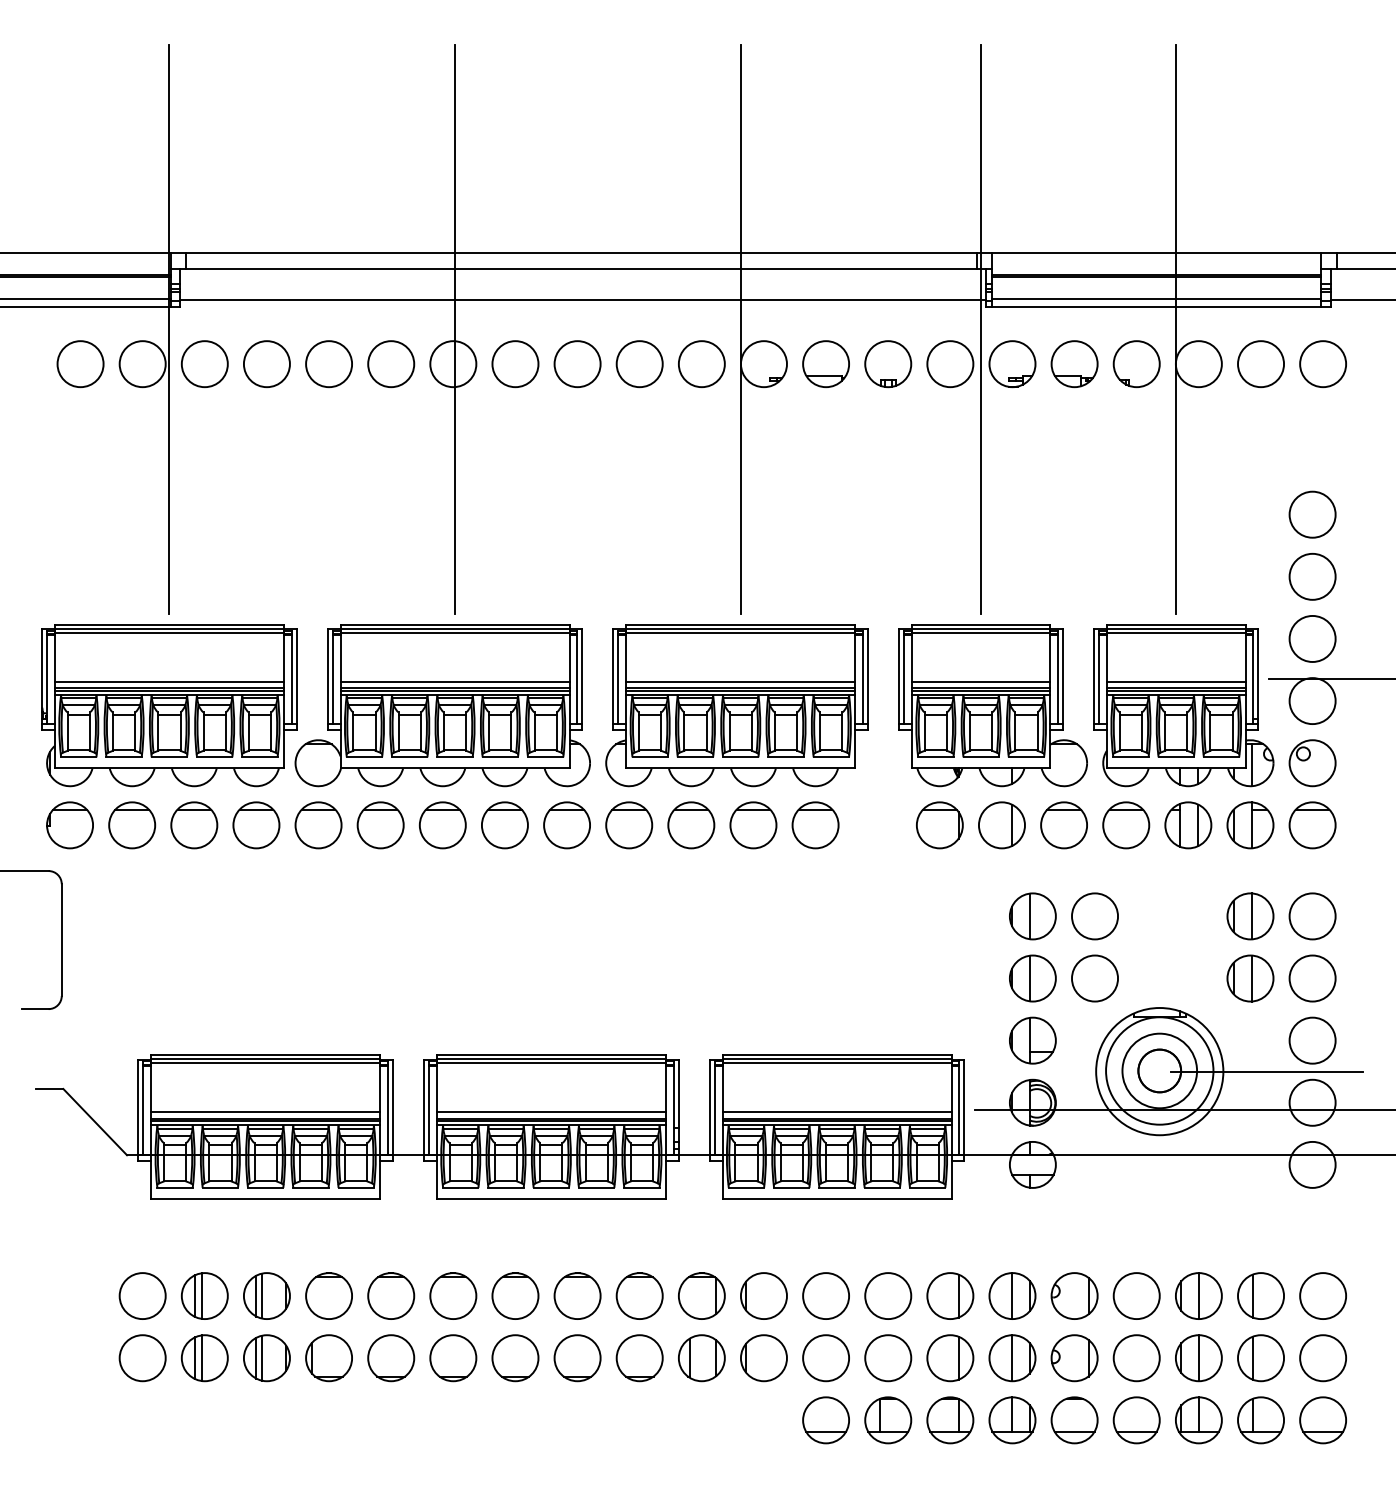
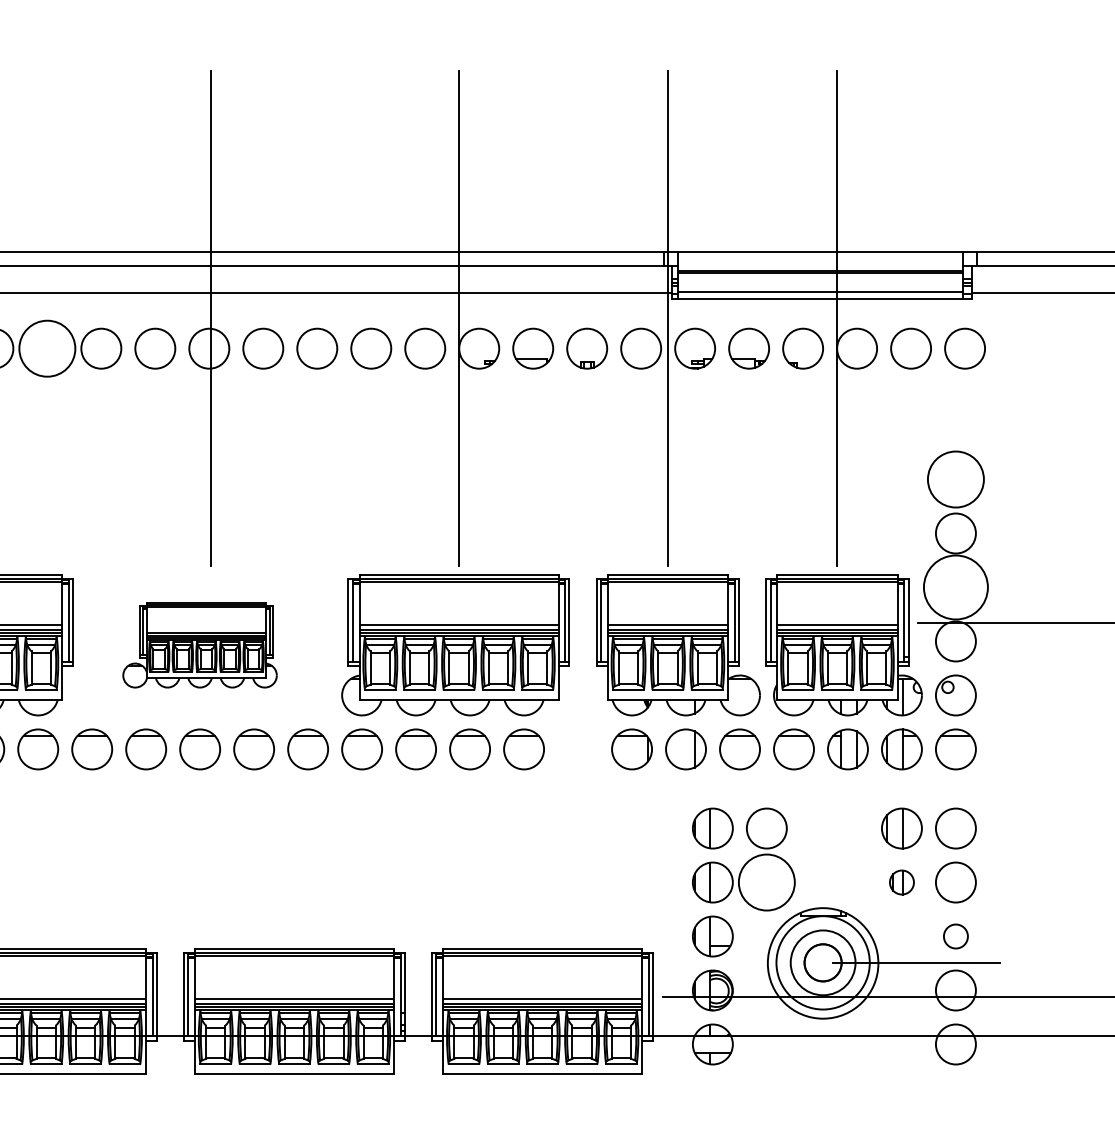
circle: (266, 364) -> (46, 349), size x1.4
circle: (1312, 514) -> (955, 479), size x1.4
circle: (1312, 638) -> (955, 587), size x1.6
part: (442, 705) -> (199, 645), size x0.6
circle: (1094, 978) -> (766, 882), size x1.4
part: (1250, 978) -> (901, 882), size x0.6
circle: (1312, 1040) -> (955, 936), size x0.6

